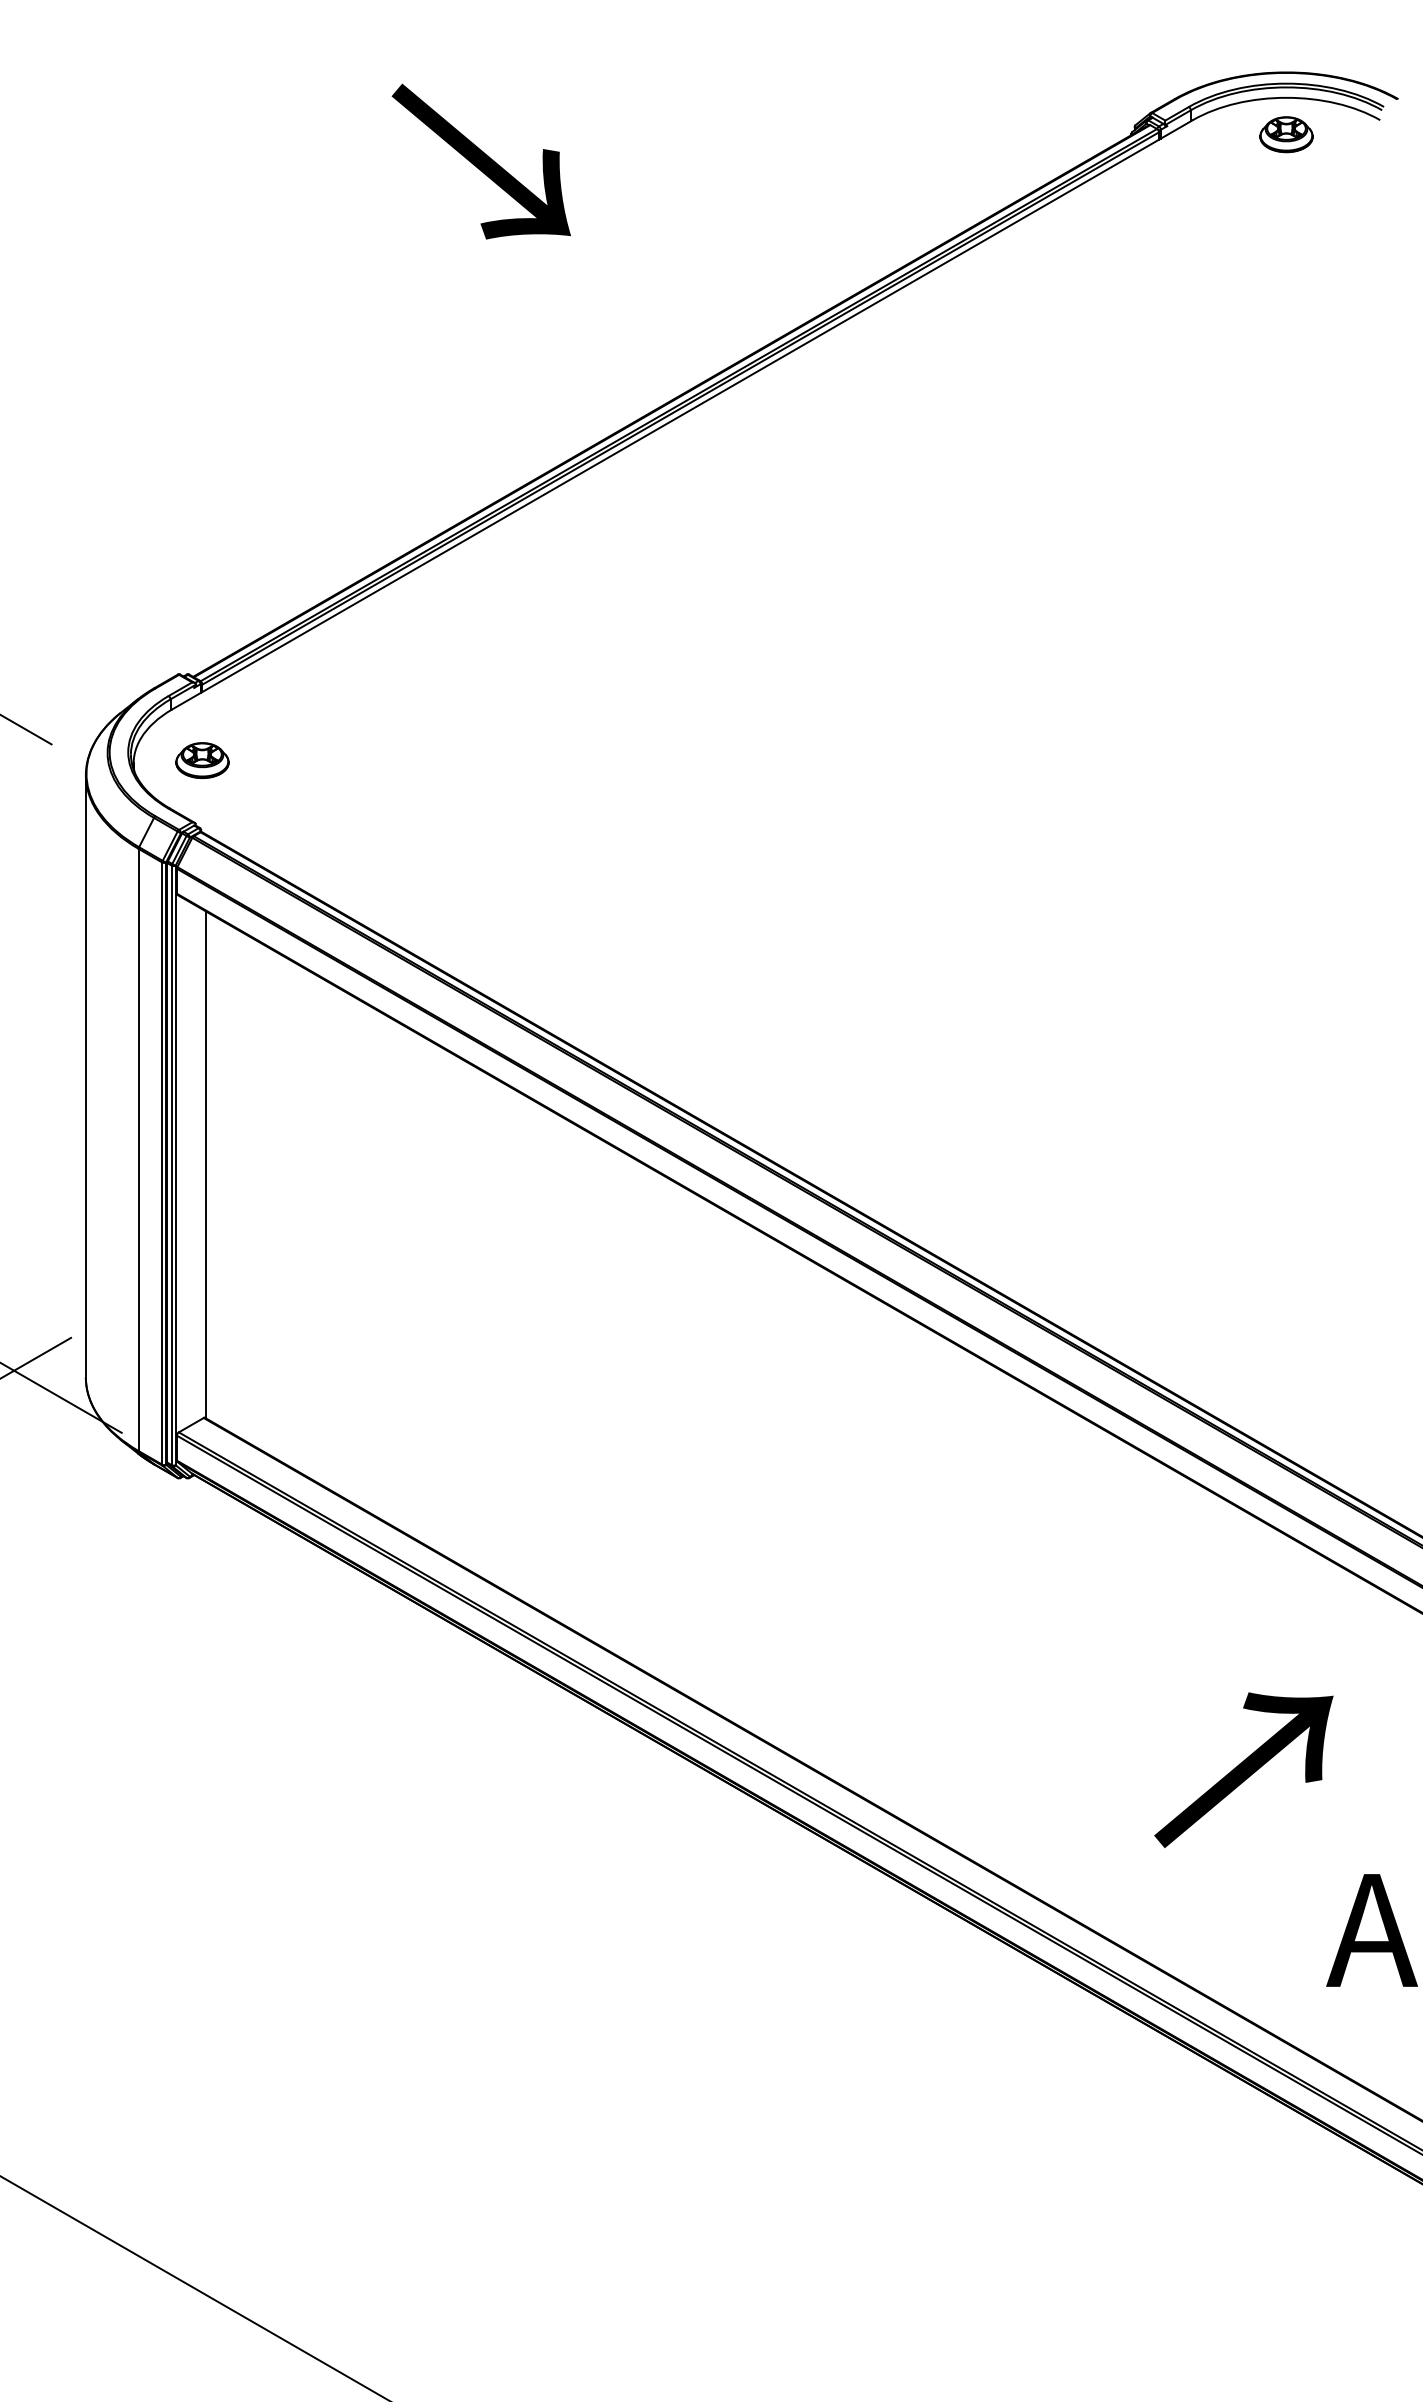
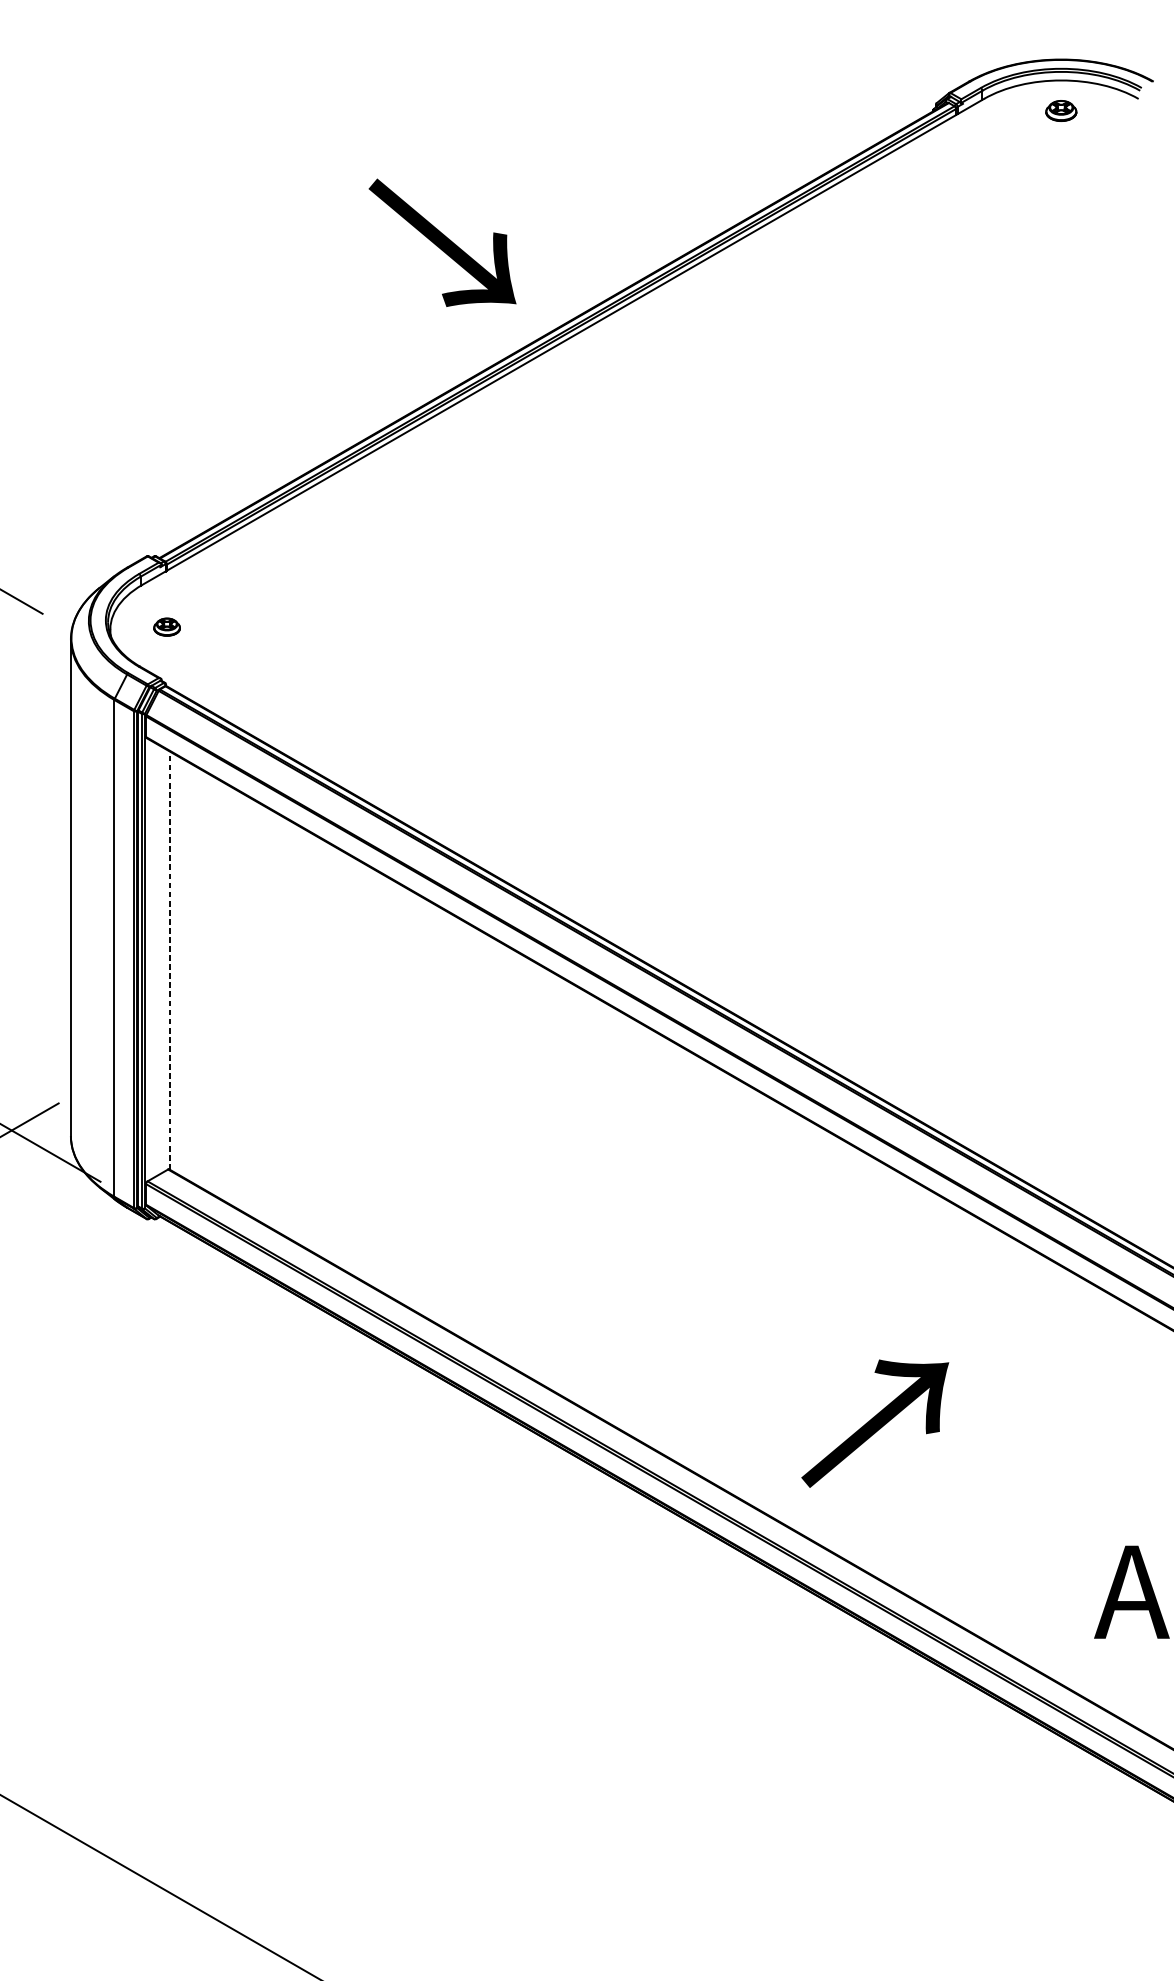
part: (1286, 134) -> (1061, 110), size x0.7
text: (480, 161) -> (441, 242), moved
part: (202, 760) -> (167, 627), size x0.6
line: (205, 1164) -> (169, 960), solid -> dashed
text: (1243, 1769) -> (874, 1423), moved

